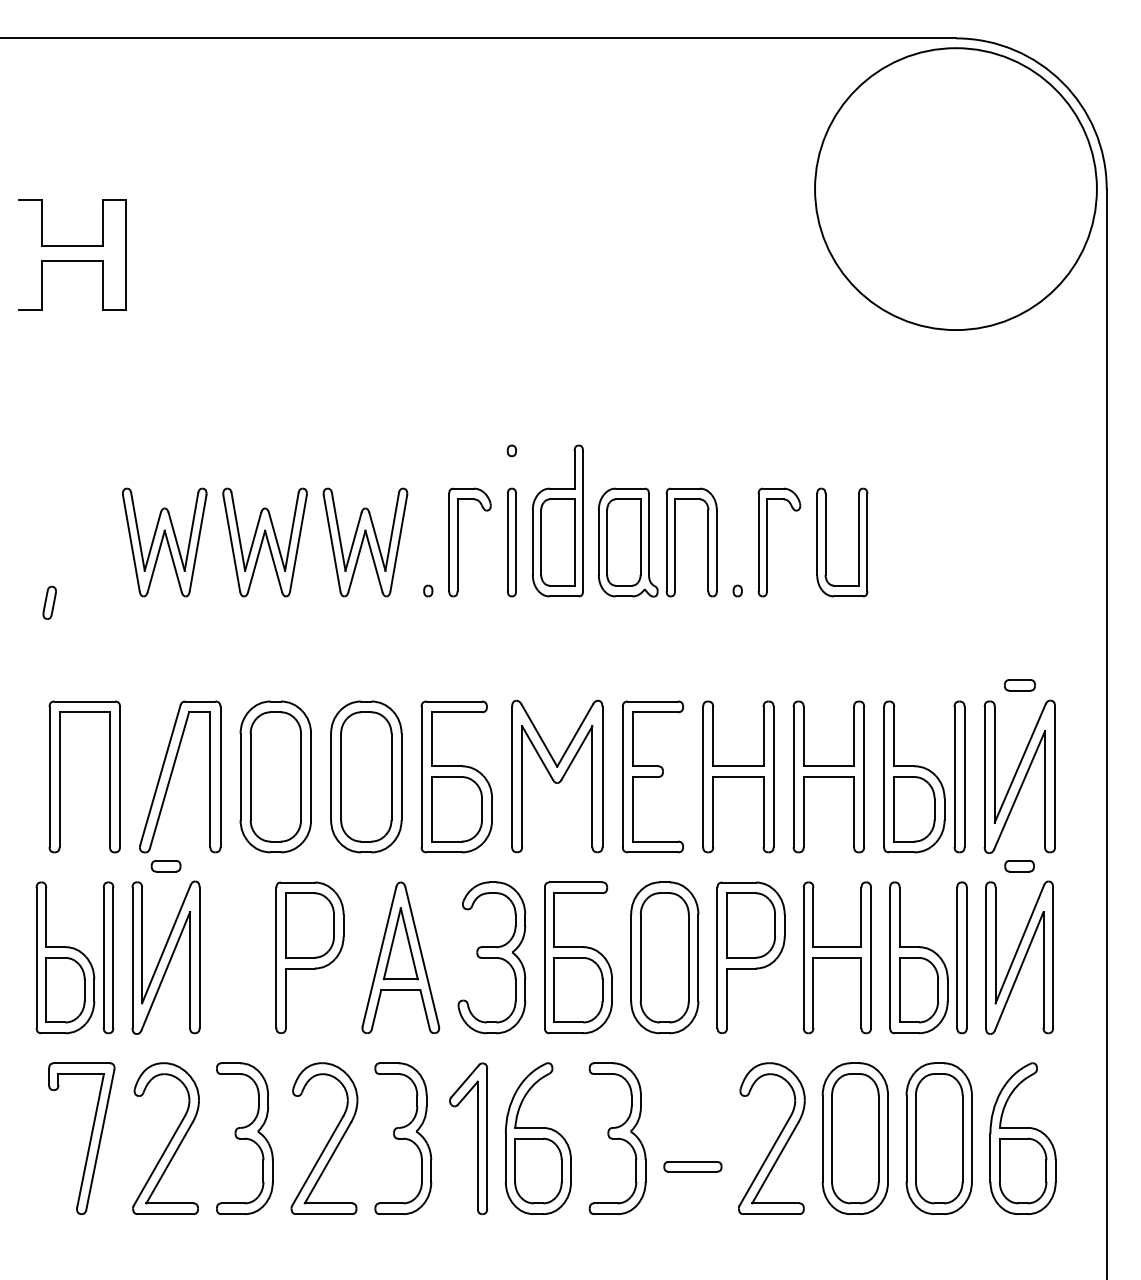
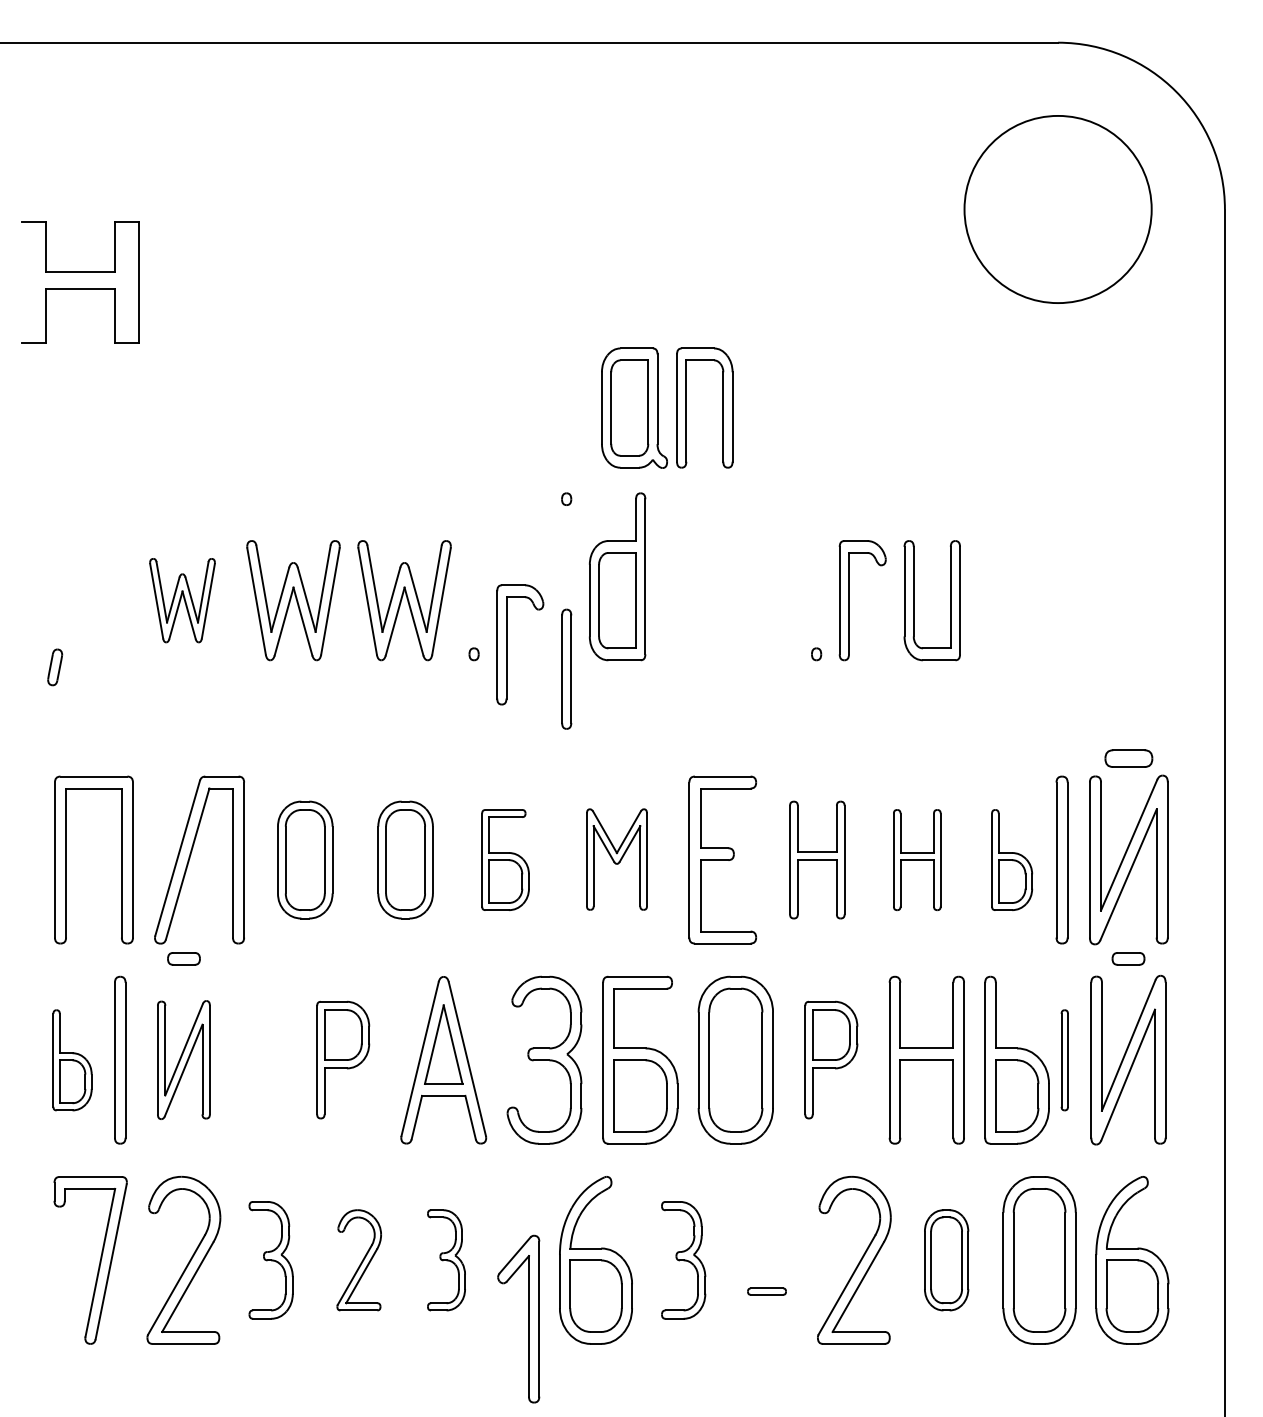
circle: (955, 189) -> (1057, 209), size x0.6
part: (164, 542) -> (182, 600), size x0.7
part: (458, 542) -> (507, 644), moved
part: (511, 542) -> (566, 669), moved
part: (649, 542) -> (658, 408), moved
part: (1019, 685) -> (1128, 758), size x1.4
part: (275, 776) -> (305, 859), size x0.7
part: (366, 776) -> (405, 859), size x0.7
part: (456, 776) -> (505, 859), size x0.6
part: (557, 776) -> (617, 859), size x0.6
part: (738, 776) -> (817, 859), size x0.7
part: (828, 776) -> (917, 859), size x0.6
part: (914, 776) -> (1012, 859), size x0.6
part: (65, 957) -> (72, 1059), size x0.6
part: (165, 957) -> (183, 1059), size x0.7
part: (309, 957) -> (342, 1059), size x0.7
part: (750, 957) -> (830, 1059), size x0.7
part: (961, 957) -> (1064, 1059), size x0.6
part: (244, 1138) -> (270, 1260), size x0.7
part: (324, 1138) -> (359, 1260), size x0.6
part: (403, 1138) -> (446, 1260), size x0.6
part: (477, 1138) -> (528, 1318), moved
part: (617, 1138) -> (683, 1260), size x0.7
part: (854, 1138) -> (945, 1260), size x0.6
part: (692, 1166) -> (766, 1291), size x0.6

